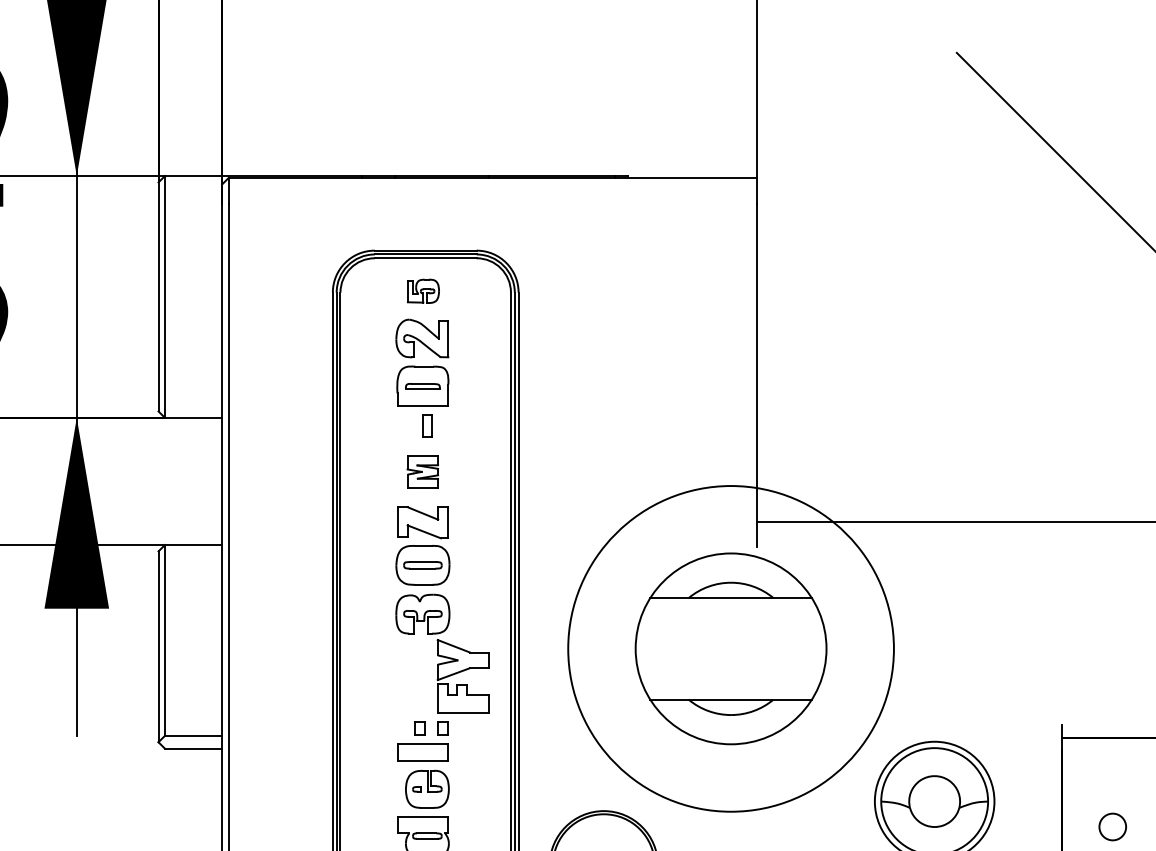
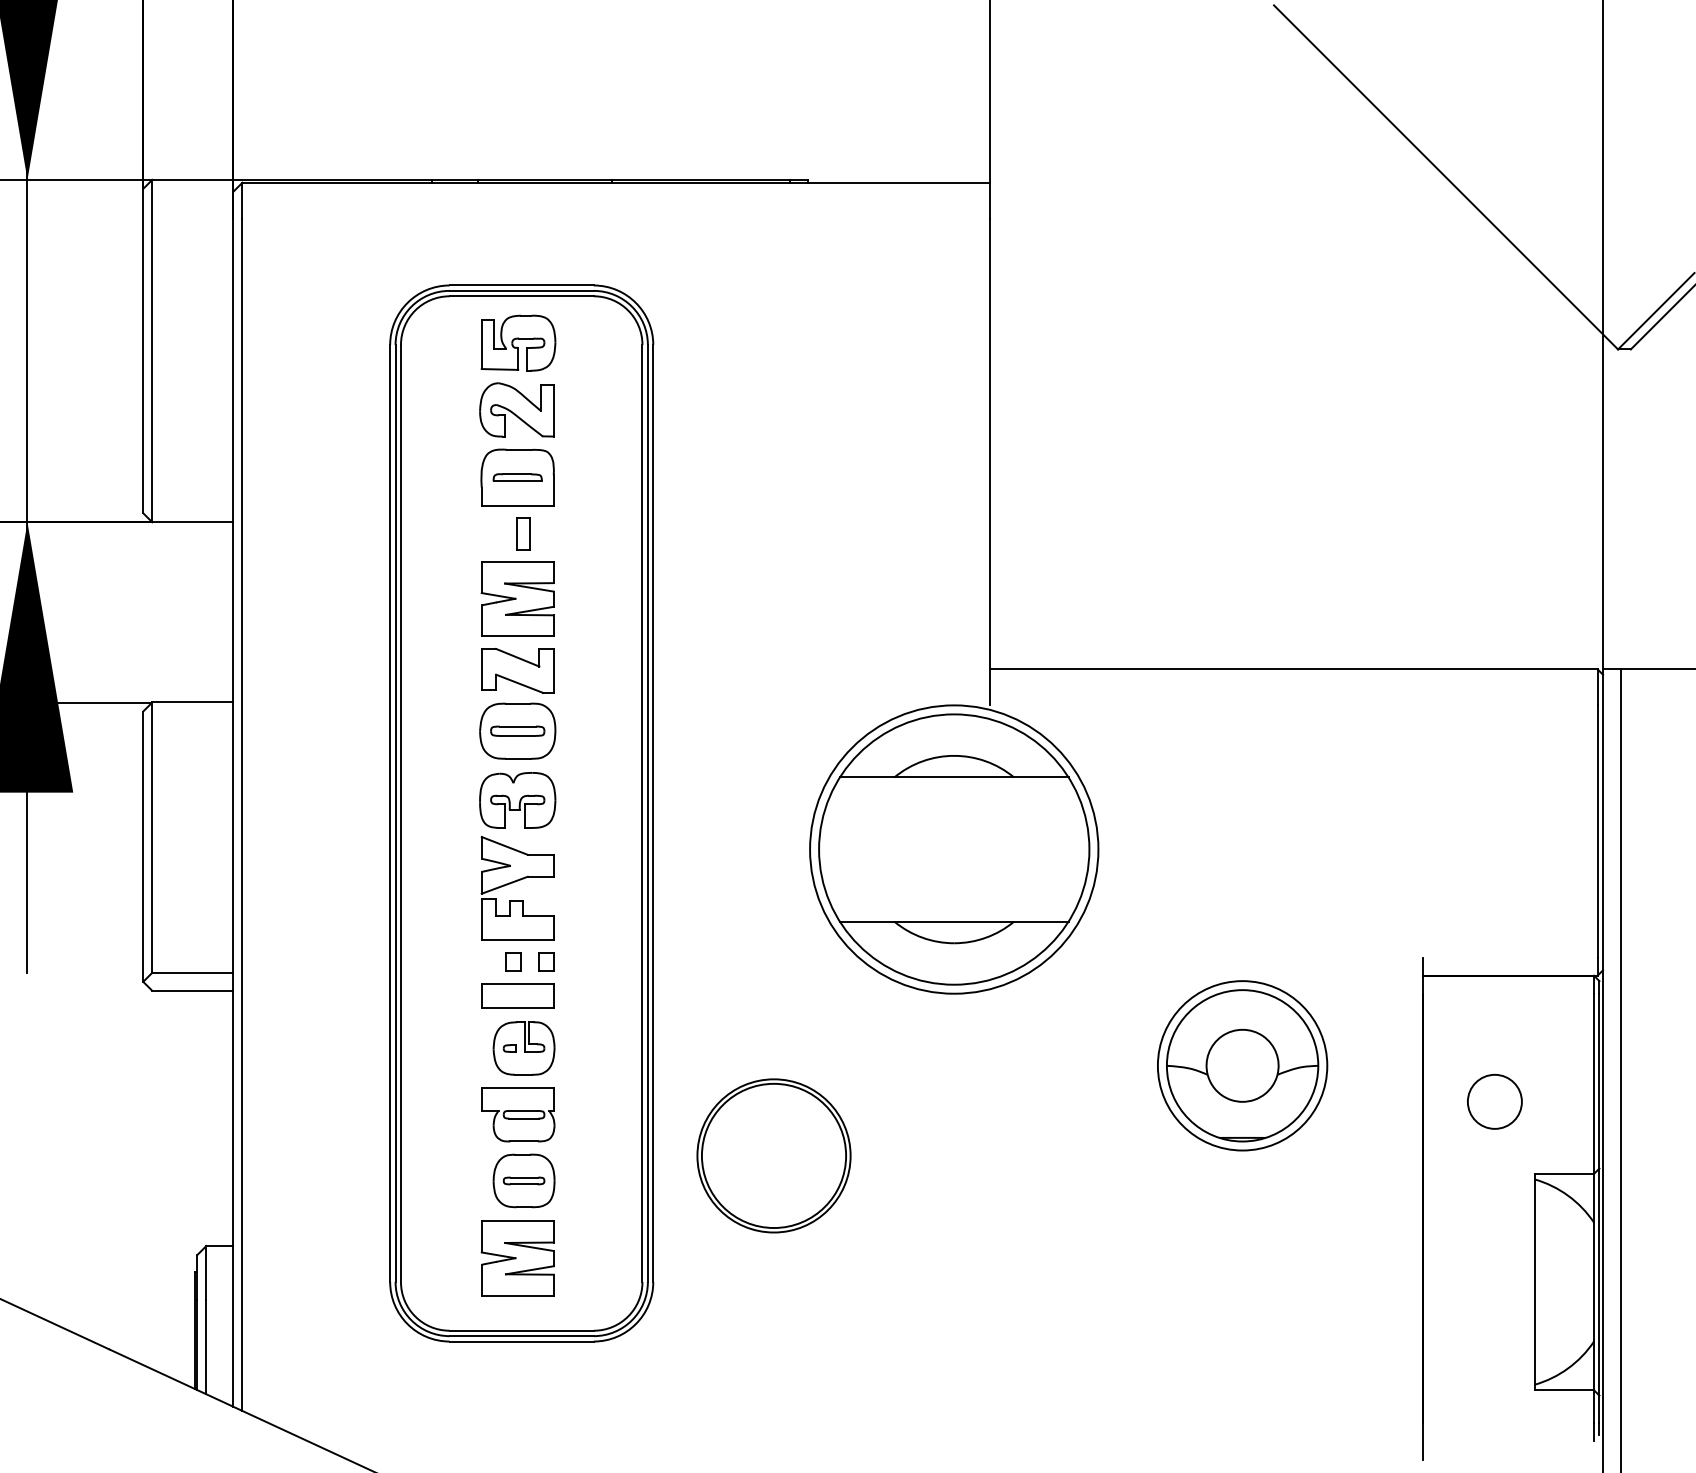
part: (423, 290) -> (518, 342), size x1.67
part: (422, 471) -> (517, 598), size x1.67
circle: (731, 648) -> (954, 849), size x0.62
part: (461, 672) -> (515, 882), moved
circle: (1112, 826) -> (1494, 1101), size x1.43

